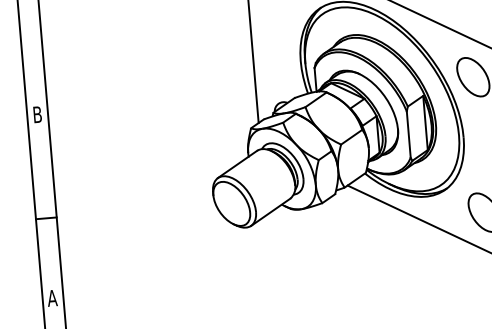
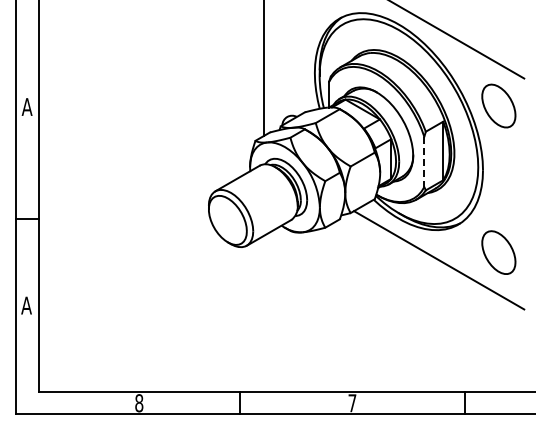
text: (36, 114) -> (26, 106), B -> A
line: (408, 135) -> (424, 162), solid -> dashed

